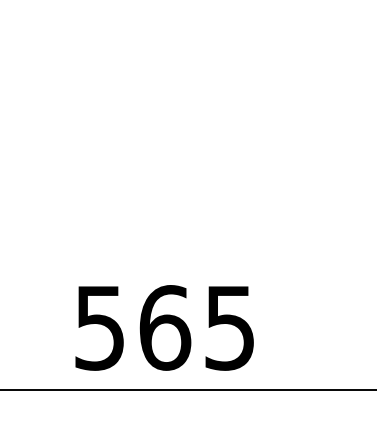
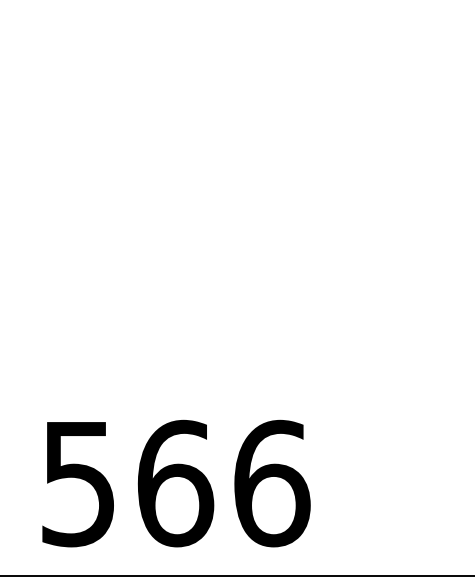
text: (230, 327) -> (272, 482), 565 -> 566

